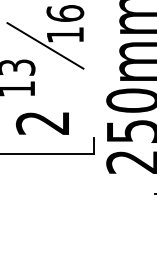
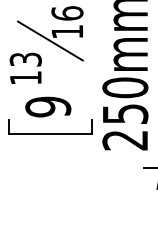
text: (43, 122) -> (48, 106), 2 -> 9

